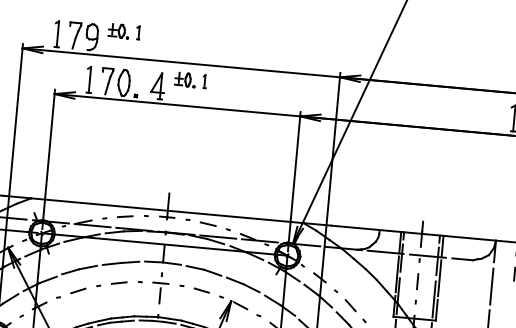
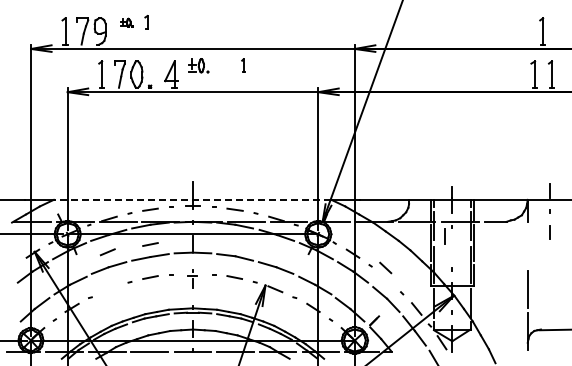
part: (118, 30) -> (126, 22), size x0.6
part: (204, 81) -> (243, 65), moved
line: (167, 210) -> (192, 199), solid -> dashed
line: (122, 250) -> (150, 244), added
line: (416, 281) -> (444, 236), moved
line: (491, 286) -> (527, 246), removed
part: (160, 287) -> (192, 278), size x0.6
line: (77, 291) -> (107, 252), moved
line: (350, 305) -> (385, 267), moved

